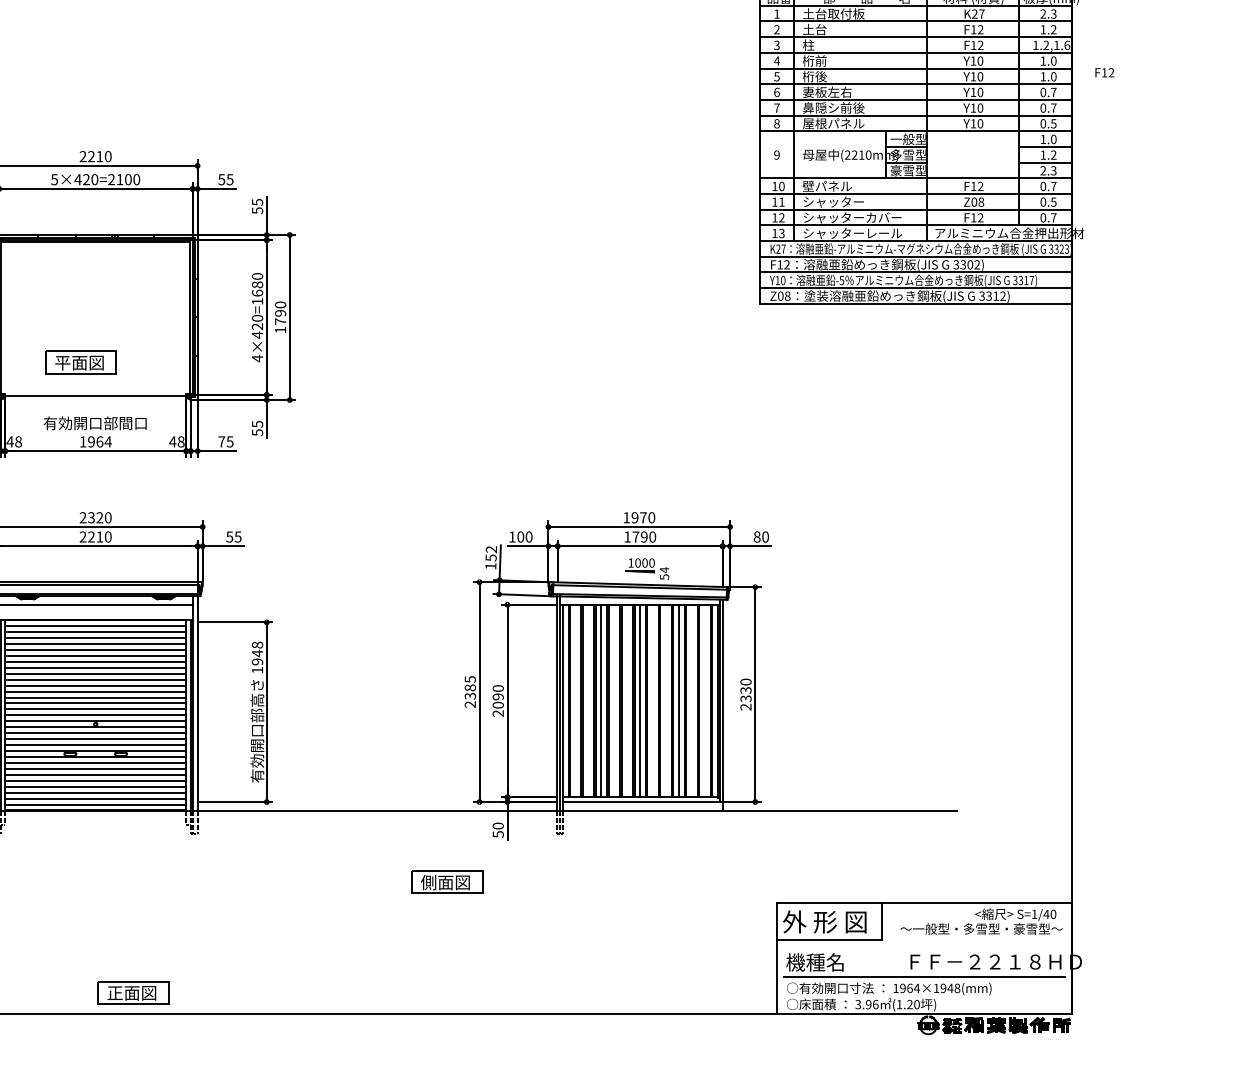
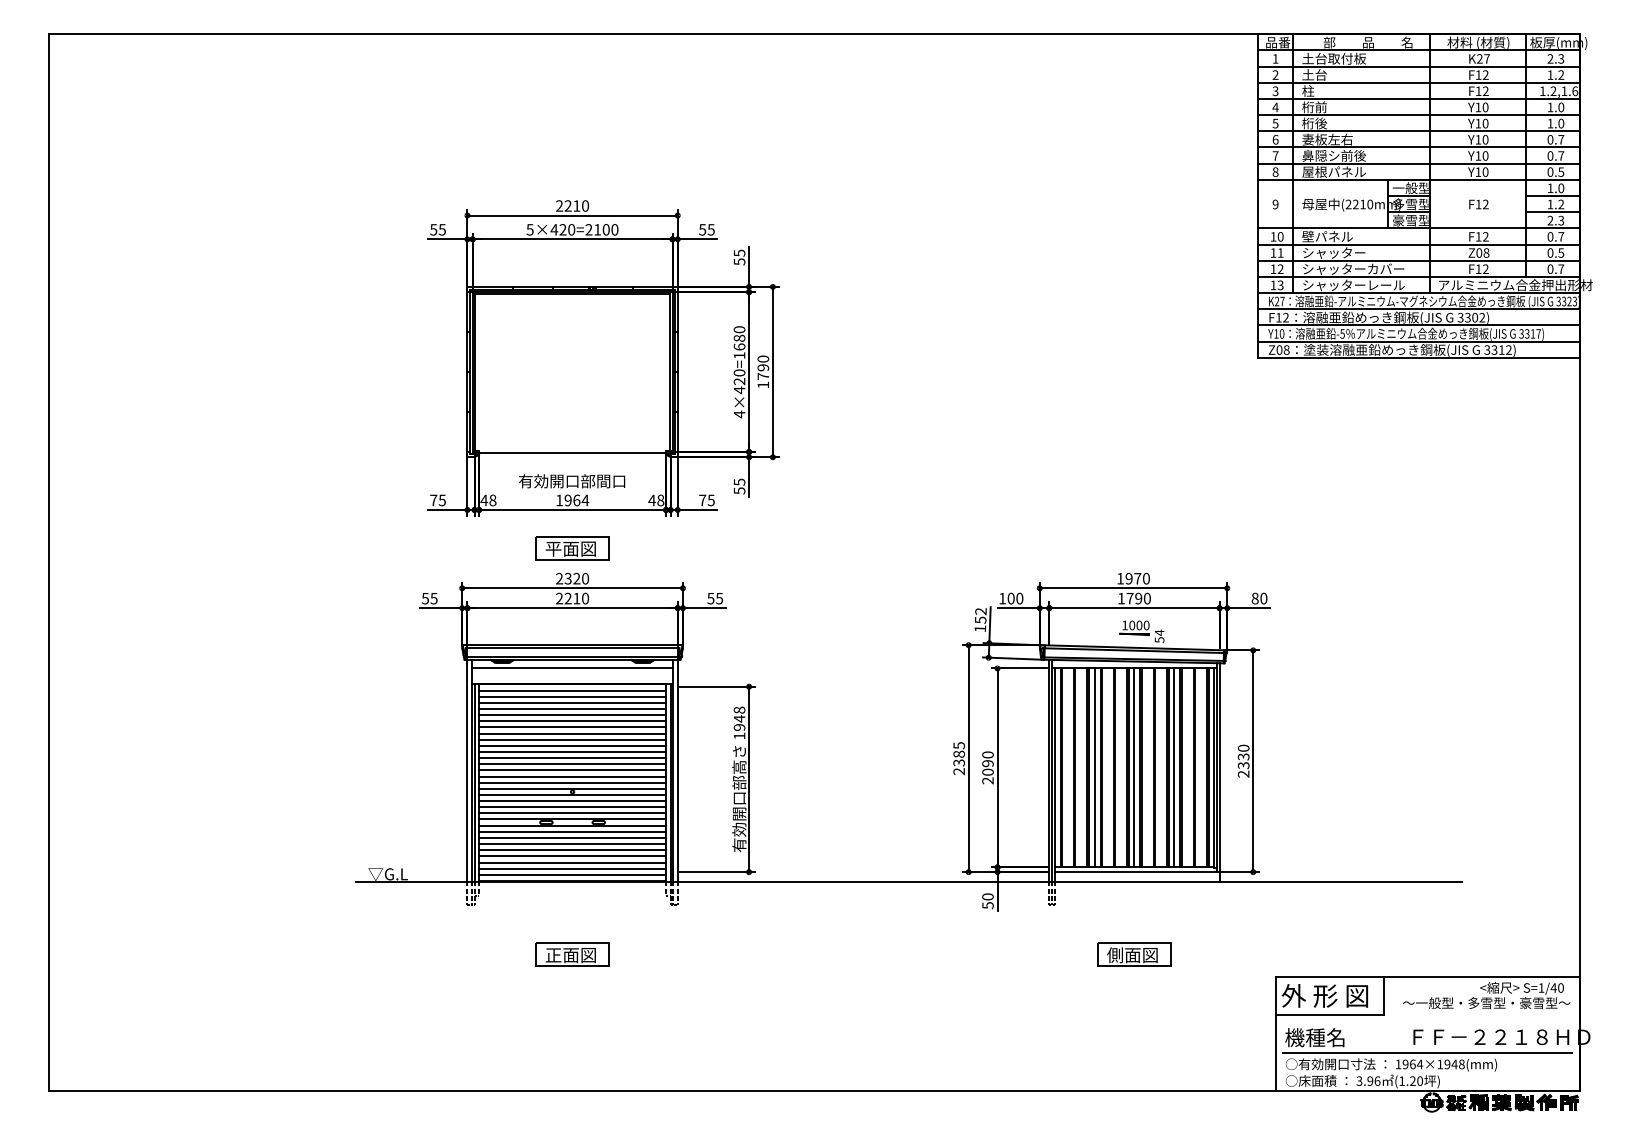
text: (1104, 72) -> (1478, 204), moved
part: (81, 362) -> (572, 548), moved
part: (447, 881) -> (1134, 954), moved
part: (133, 992) -> (572, 954), moved

